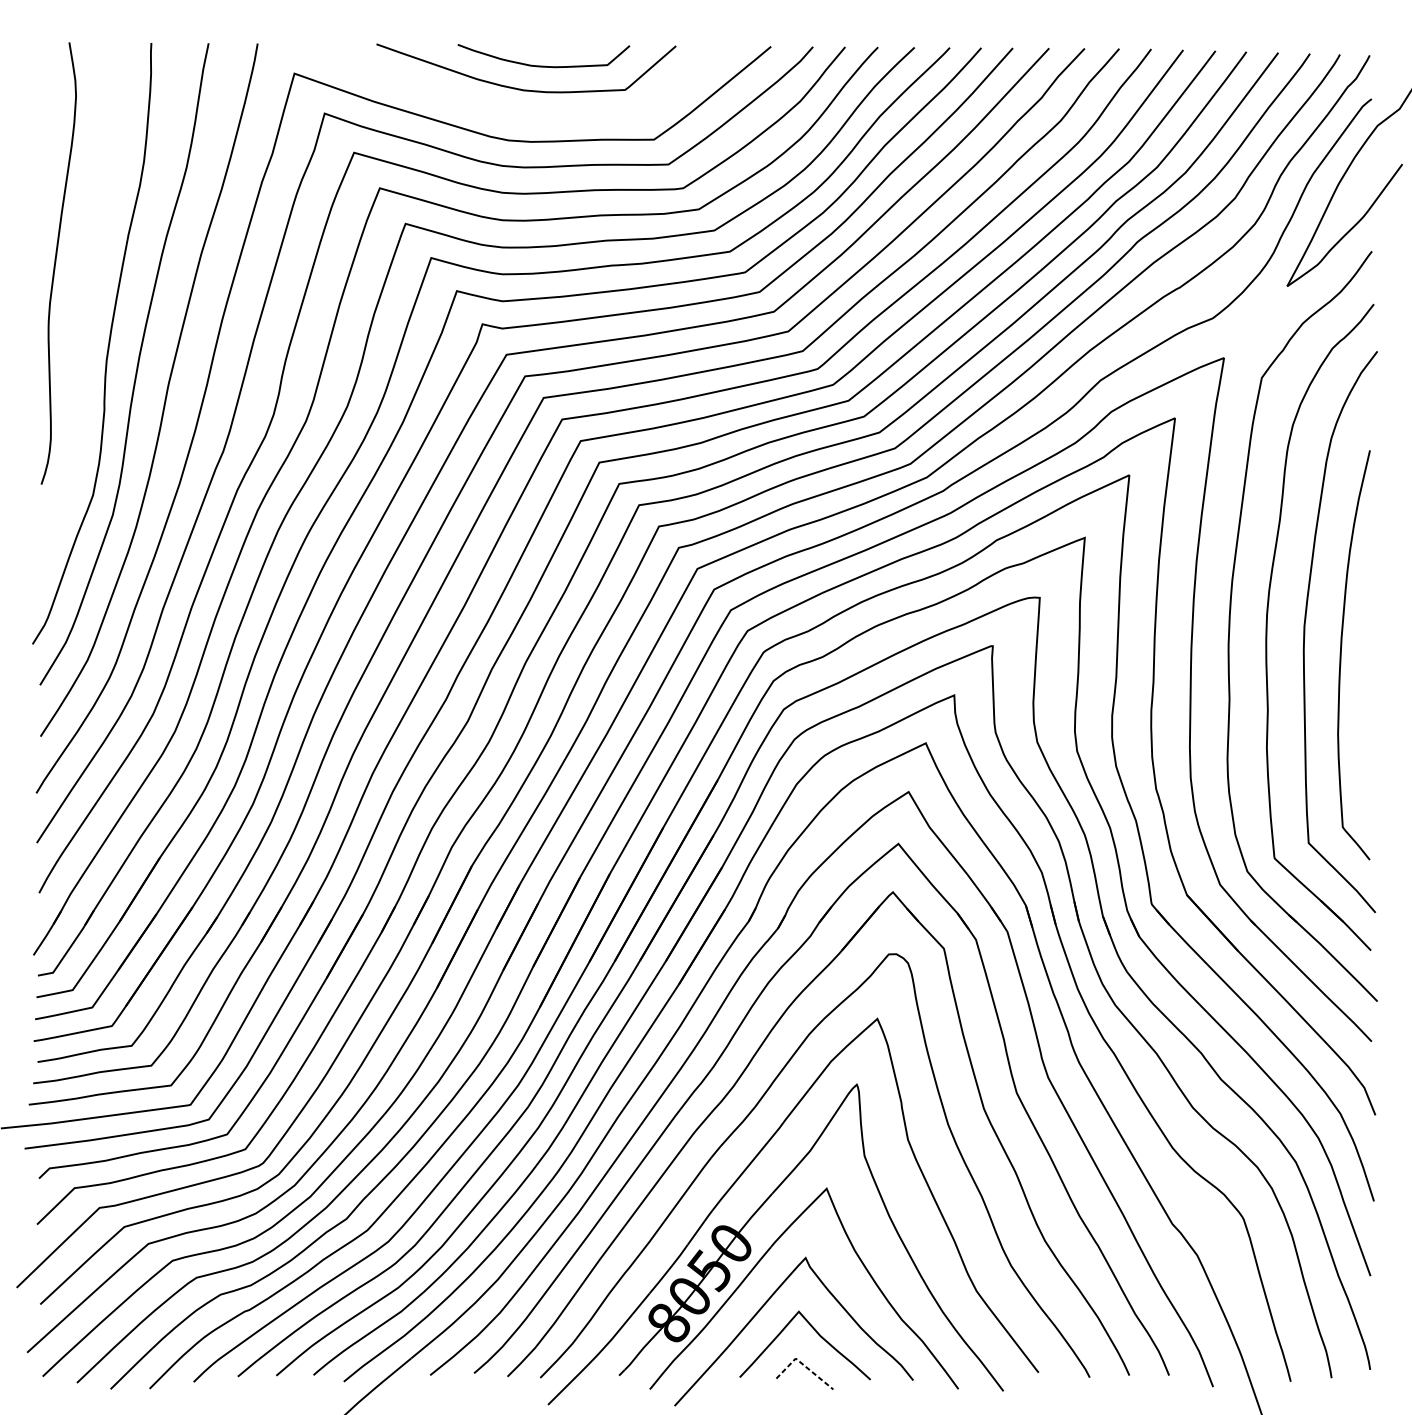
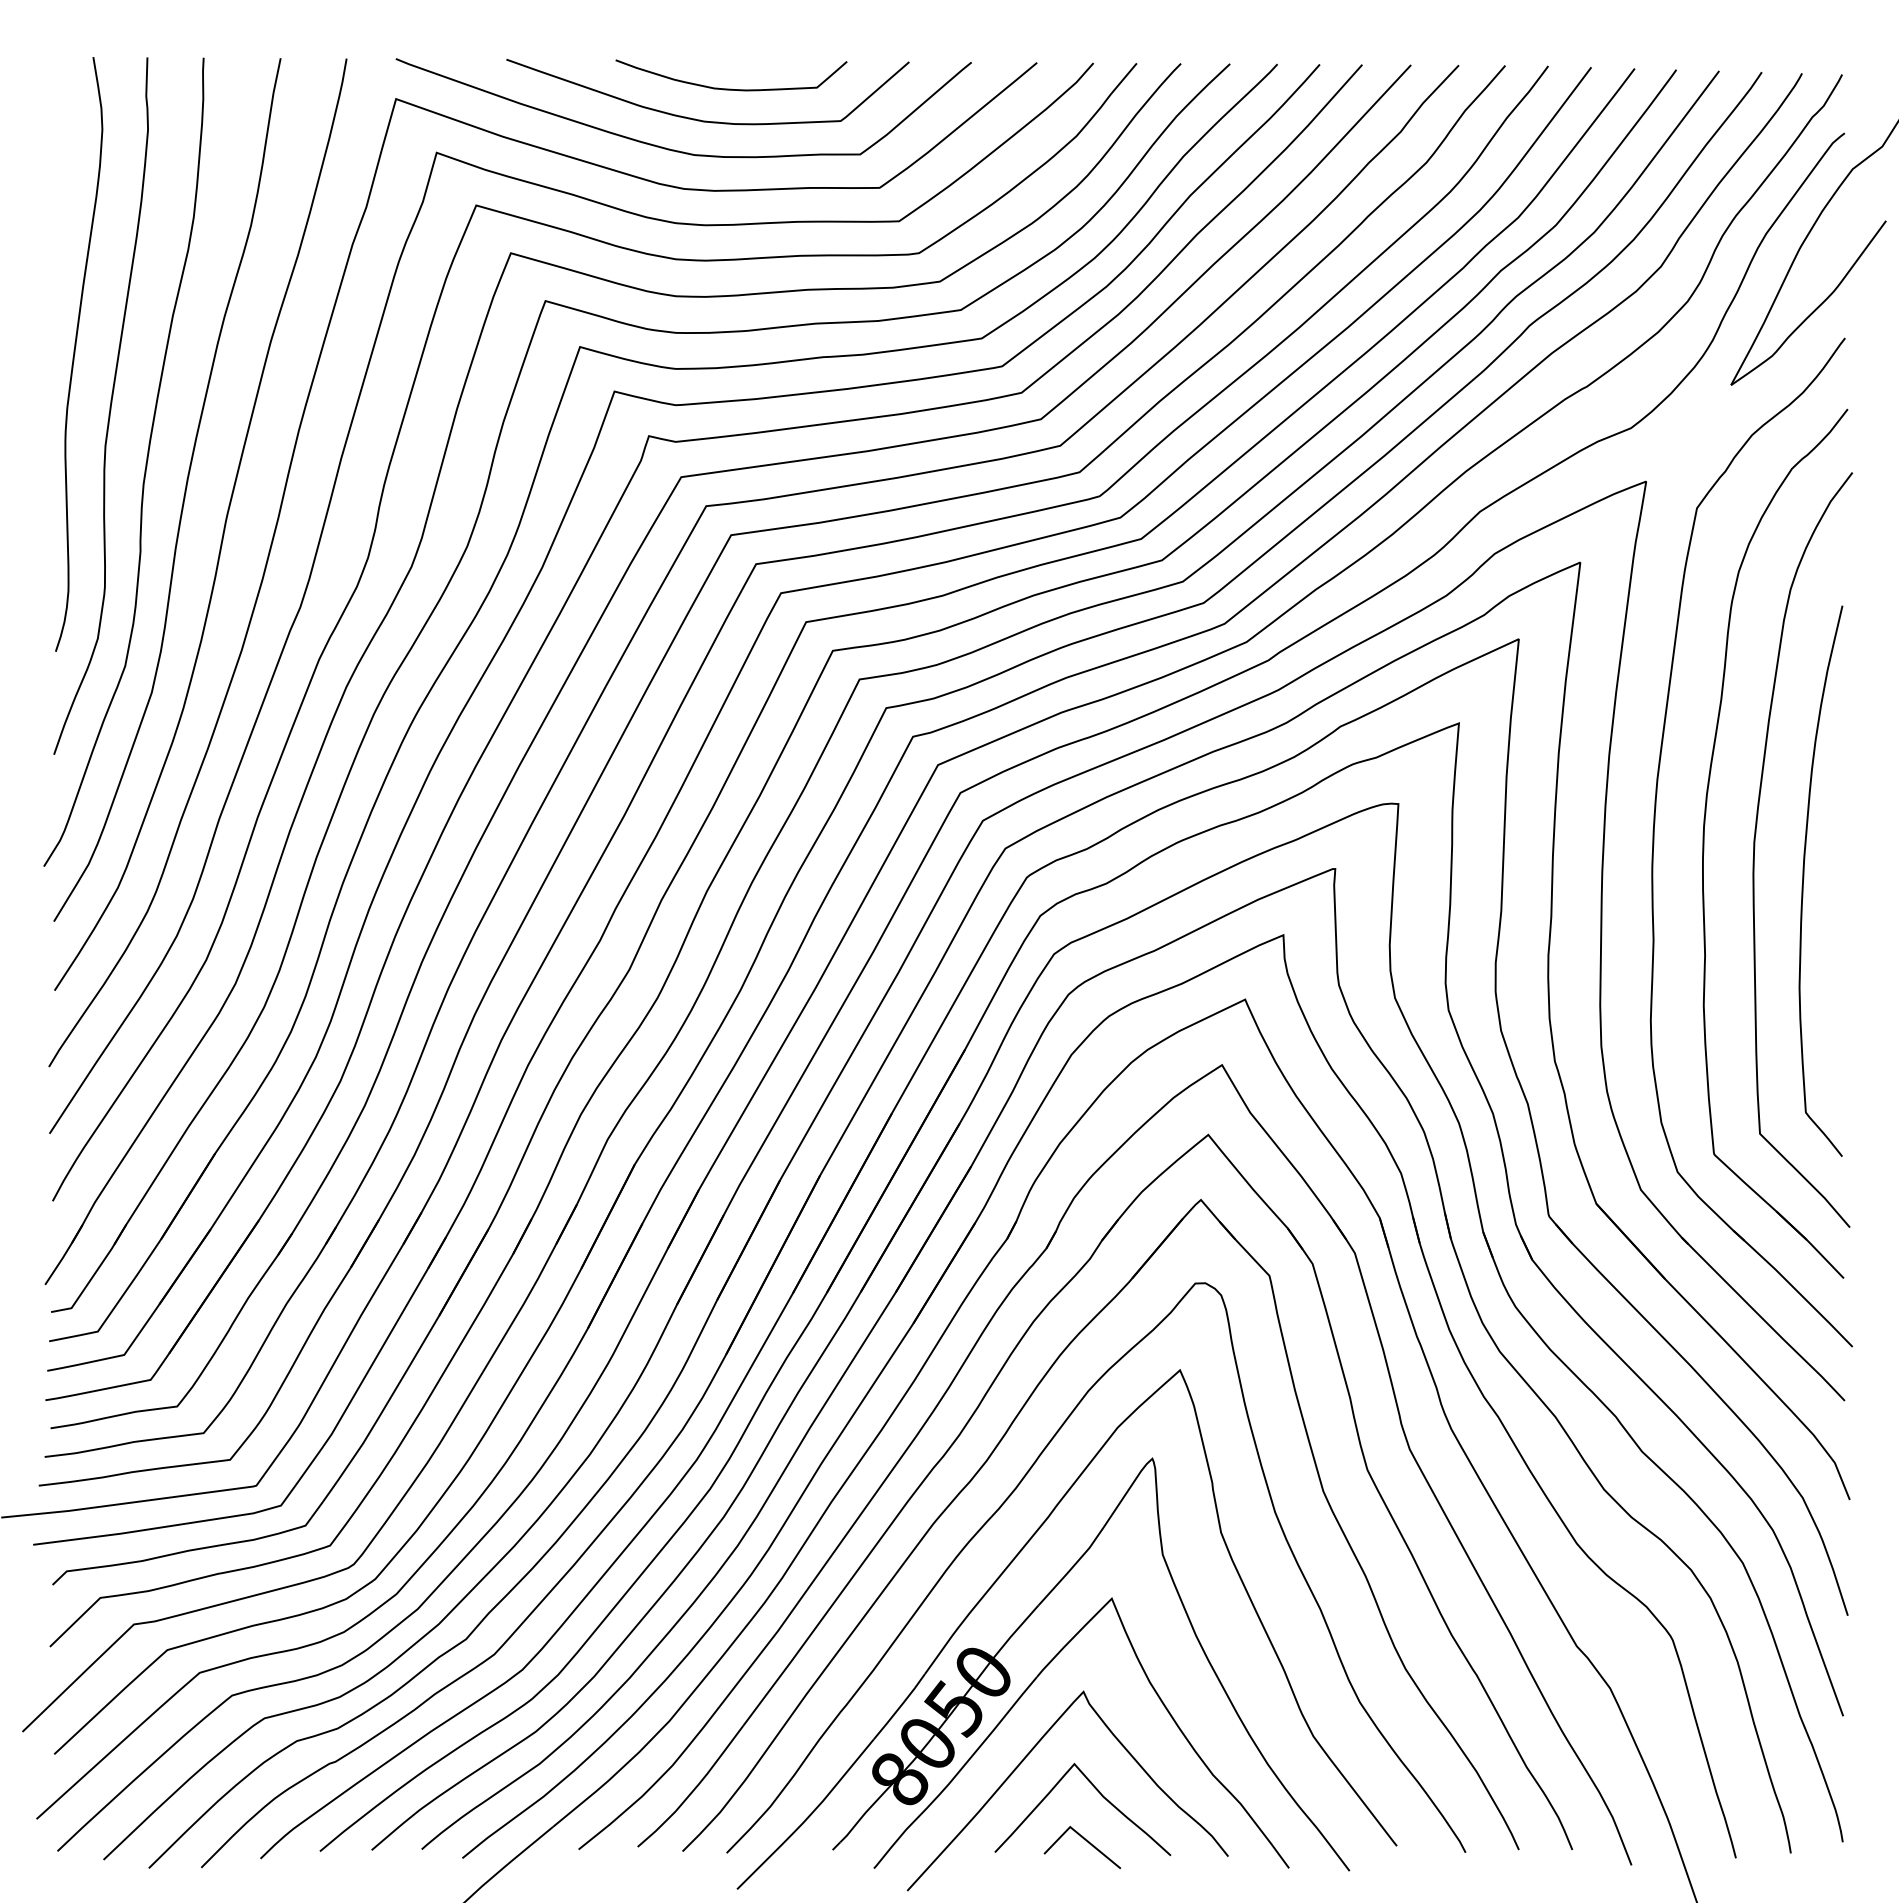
curve: (501, 111) -> (674, 149), added
curve: (81, 302) -> (109, 406), added
line: (803, 1364) -> (1080, 1835), dashed -> solid

